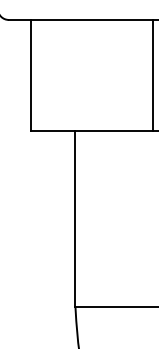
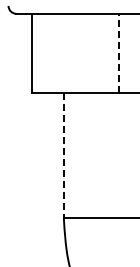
line: (153, 75) -> (119, 53), solid -> dashed
line: (74, 218) -> (63, 155), solid -> dashed

